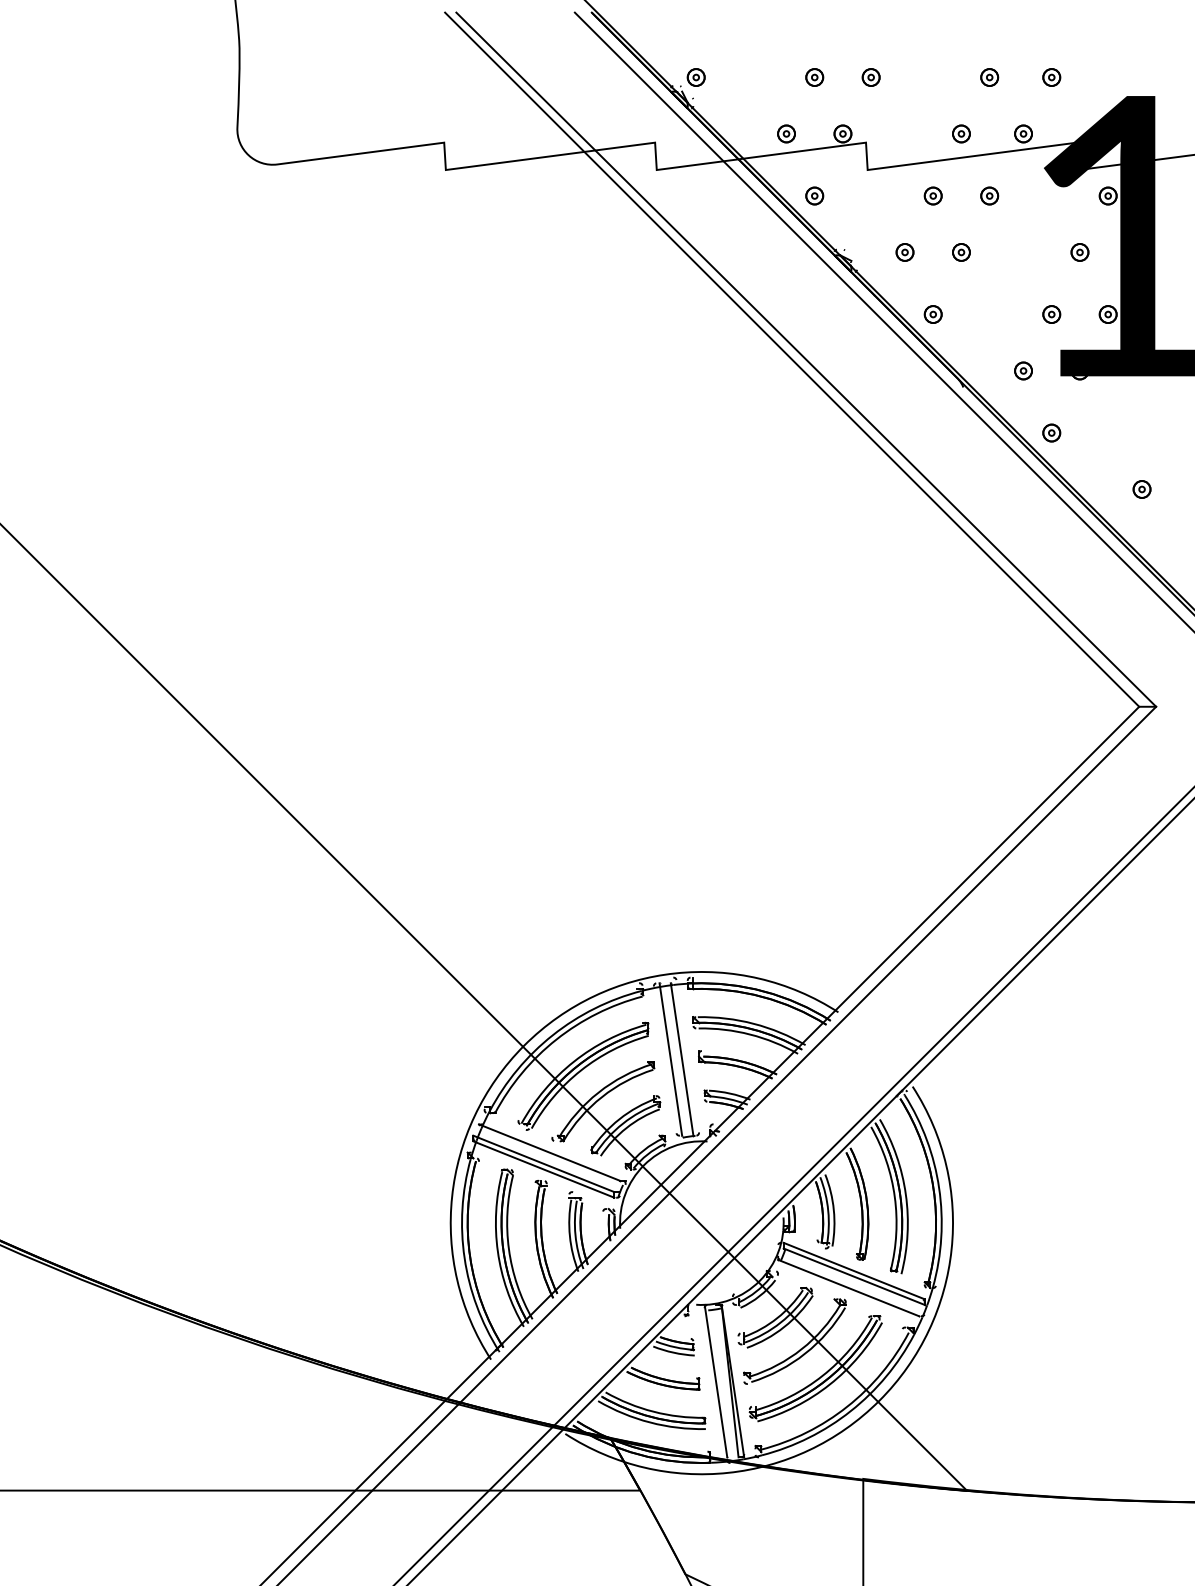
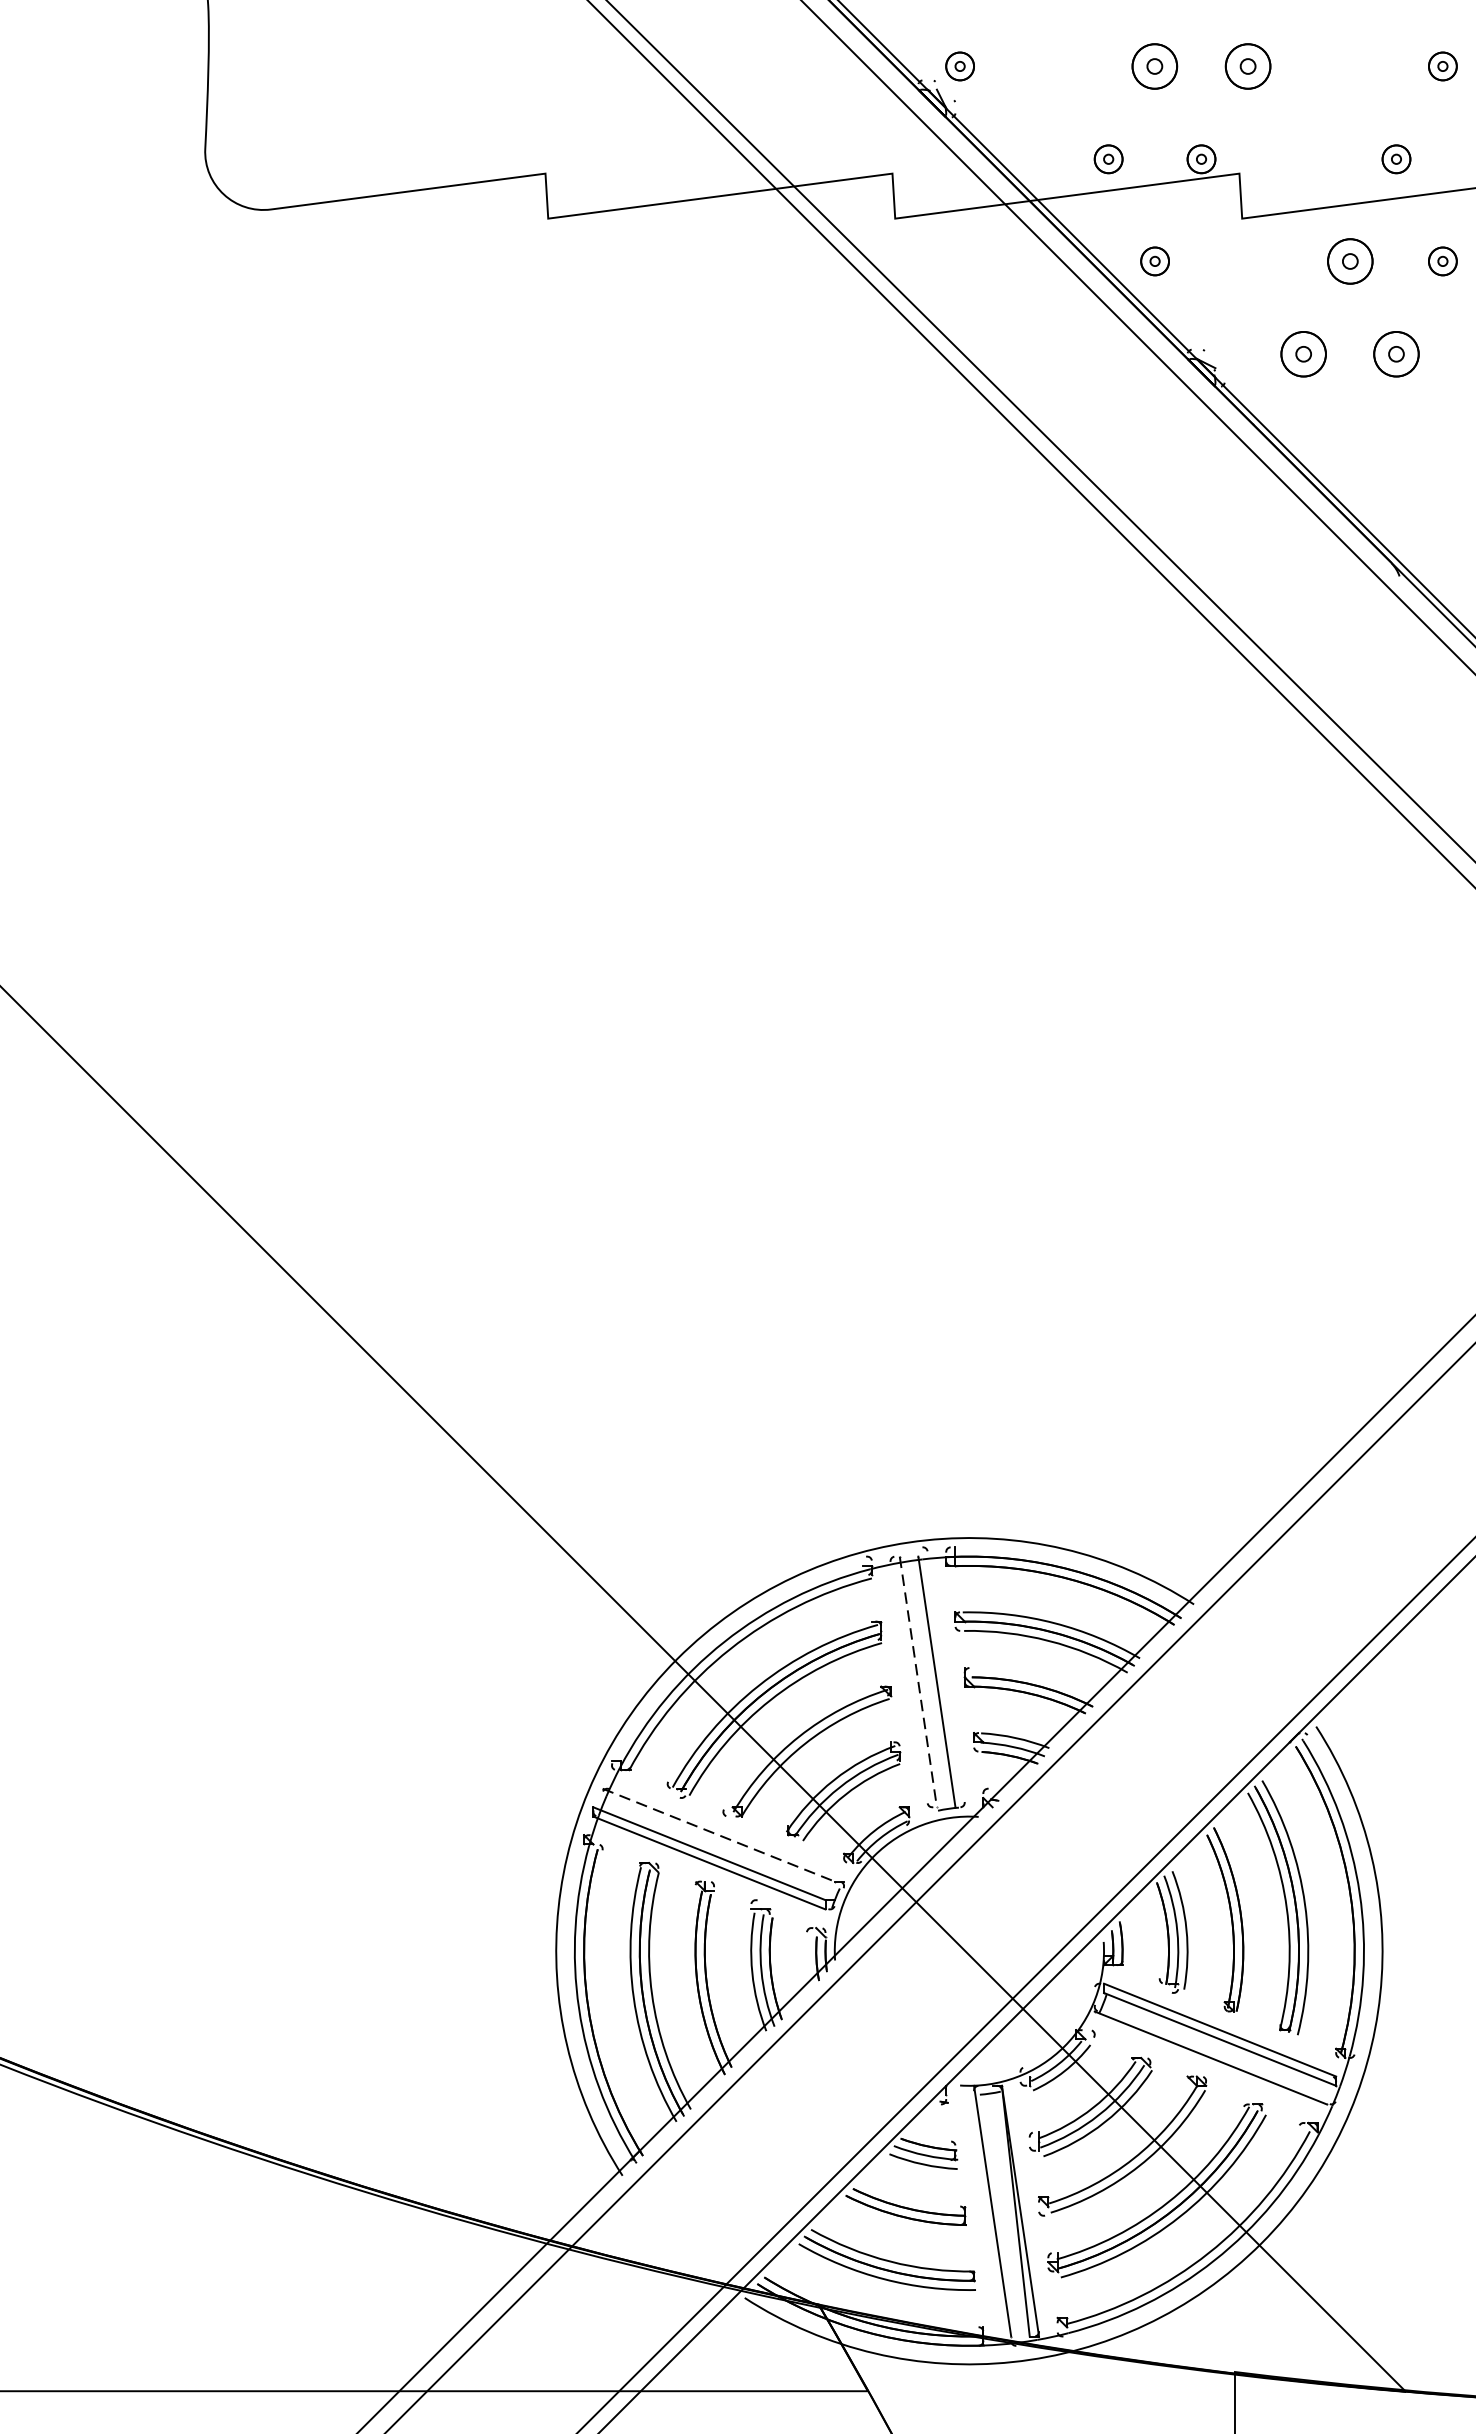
part: (814, 77) -> (1154, 66), size x1.6
part: (870, 77) -> (1246, 66), size x1.6
part: (932, 195) -> (1348, 260), size x1.6
part: (904, 252) -> (1302, 354), size x1.6
part: (961, 252) -> (1396, 354), size x1.6
part: (932, 314) -> (1348, 456), removed
line: (670, 1059) -> (917, 1681), solid -> dashed
line: (549, 1152) -> (718, 1835), solid -> dashed

